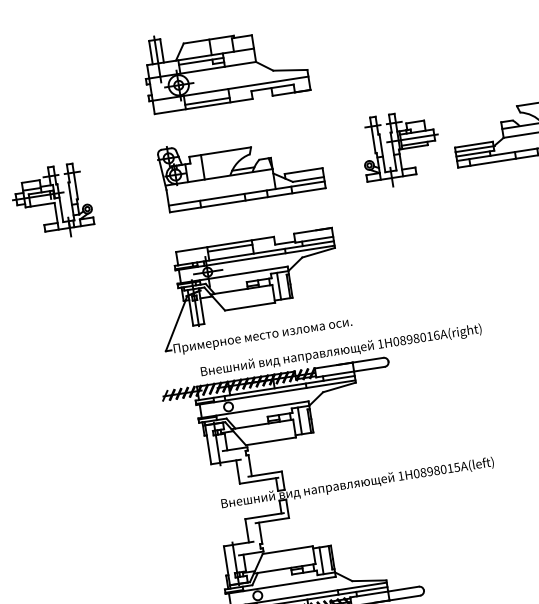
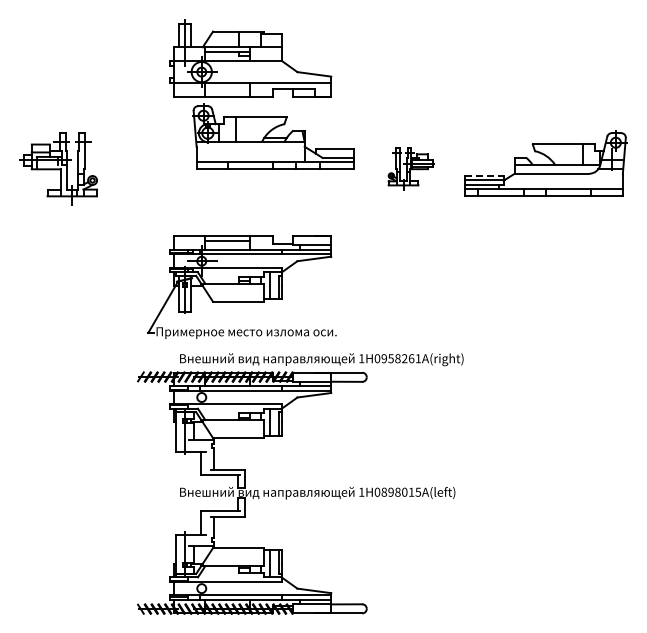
line: (207, 101) -> (227, 92), removed
line: (474, 144) -> (484, 175), solid -> dashed
part: (400, 148) -> (411, 168), size x0.6
part: (240, 168) -> (273, 136), moved
text: (419, 337) -> (401, 358), 0898016 -> 0958261

